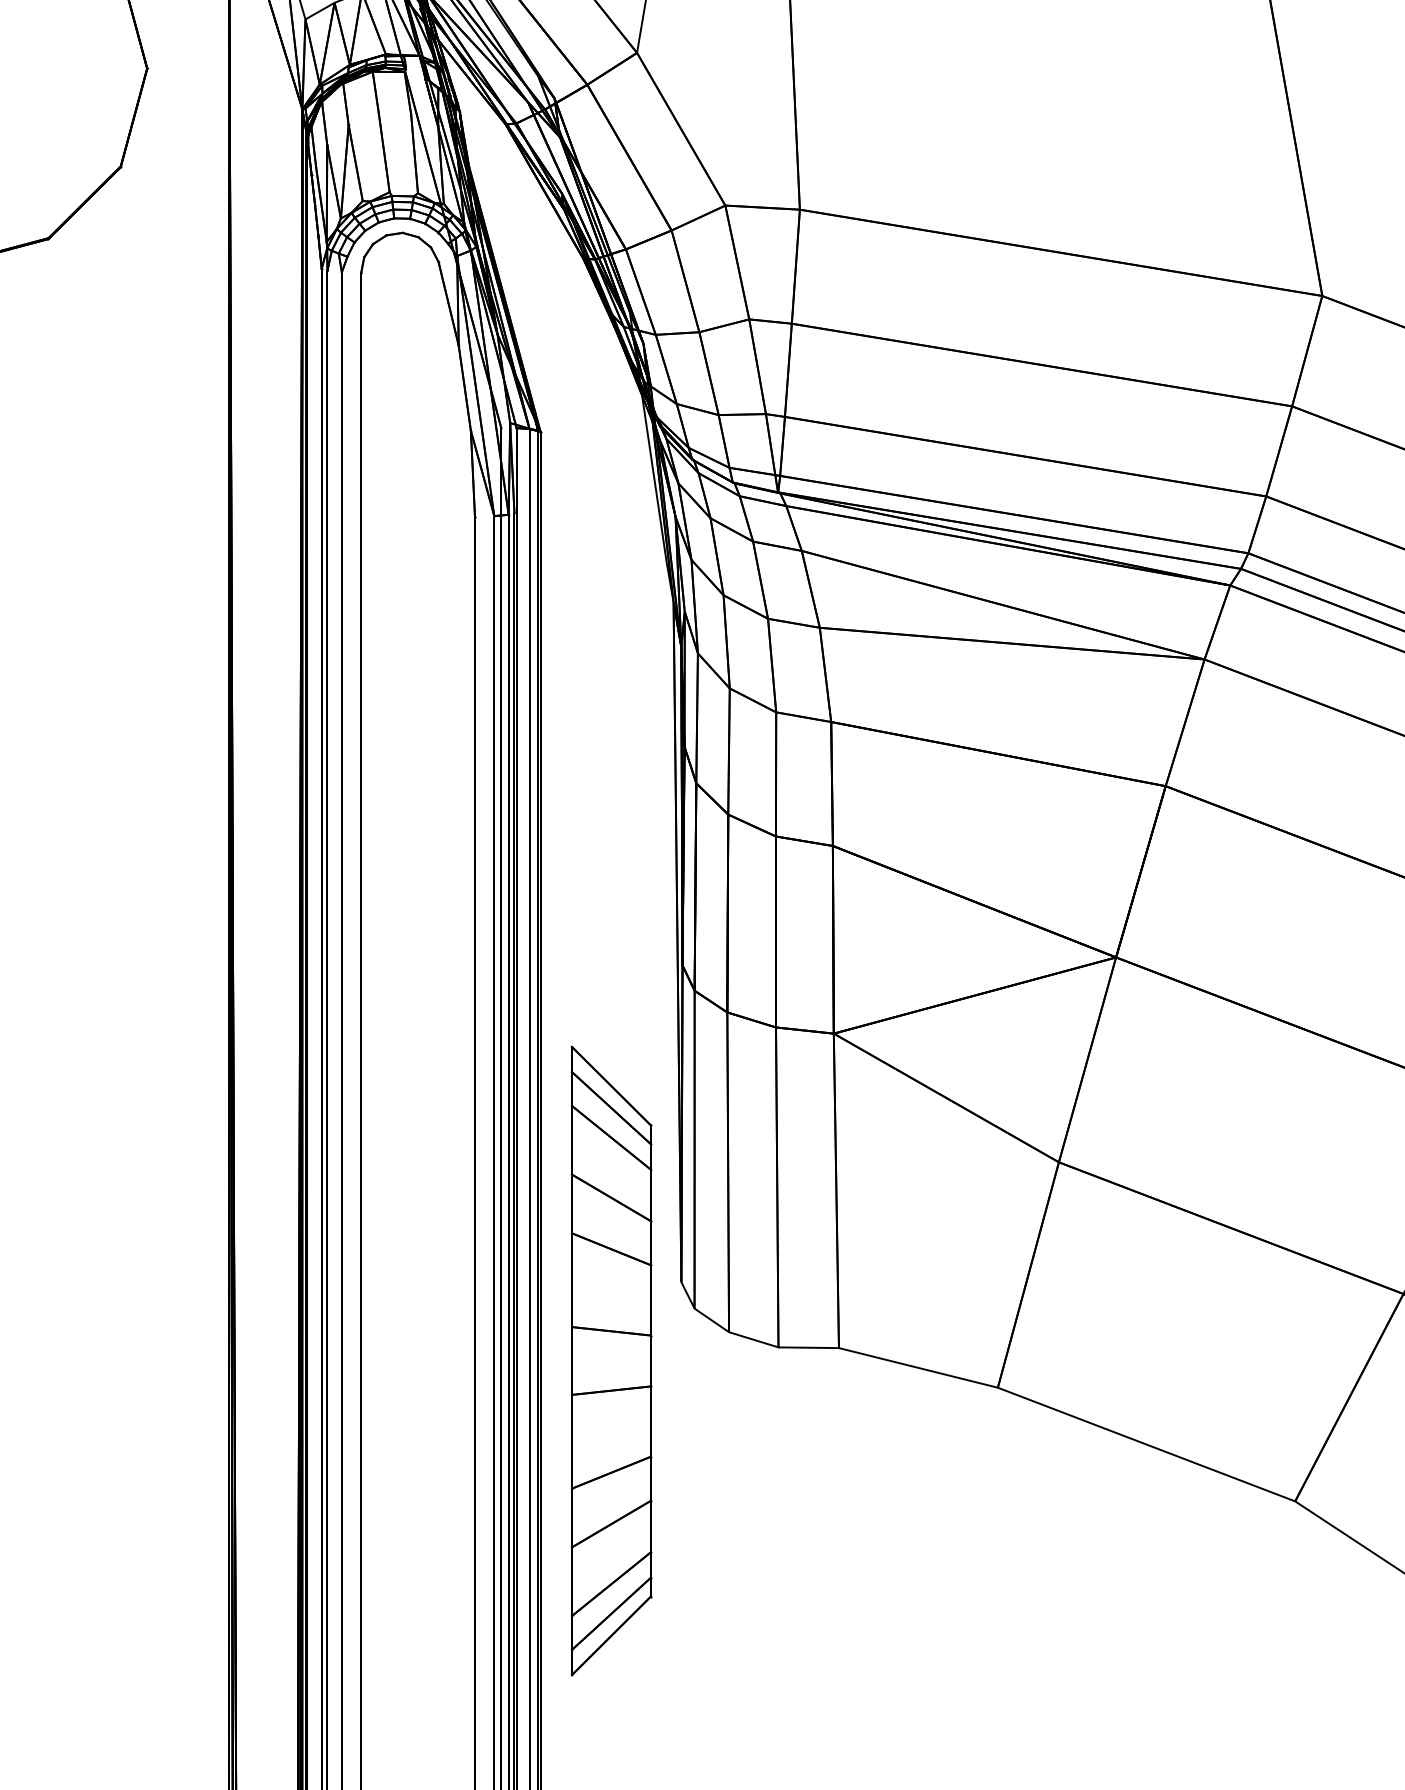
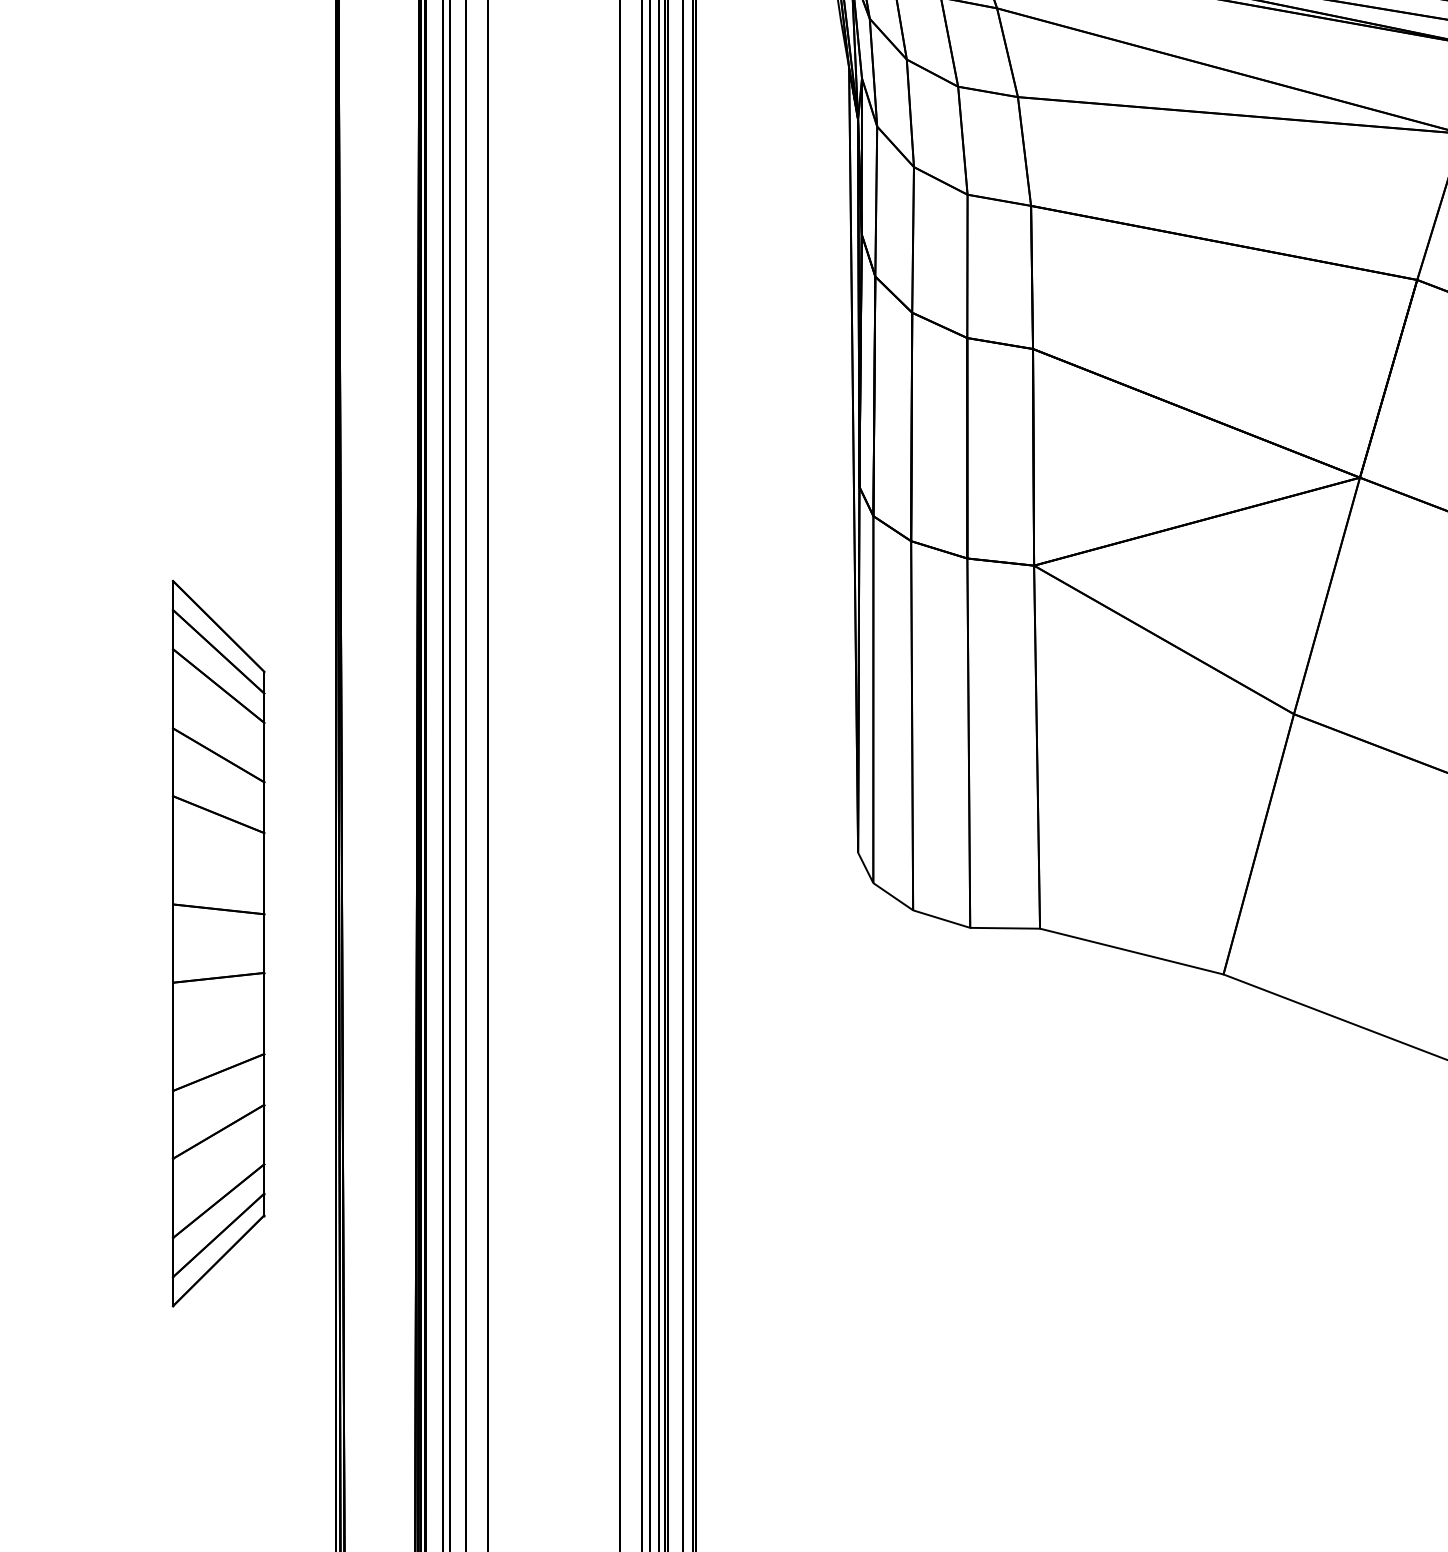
part: (611, 1360) -> (218, 943), moved

